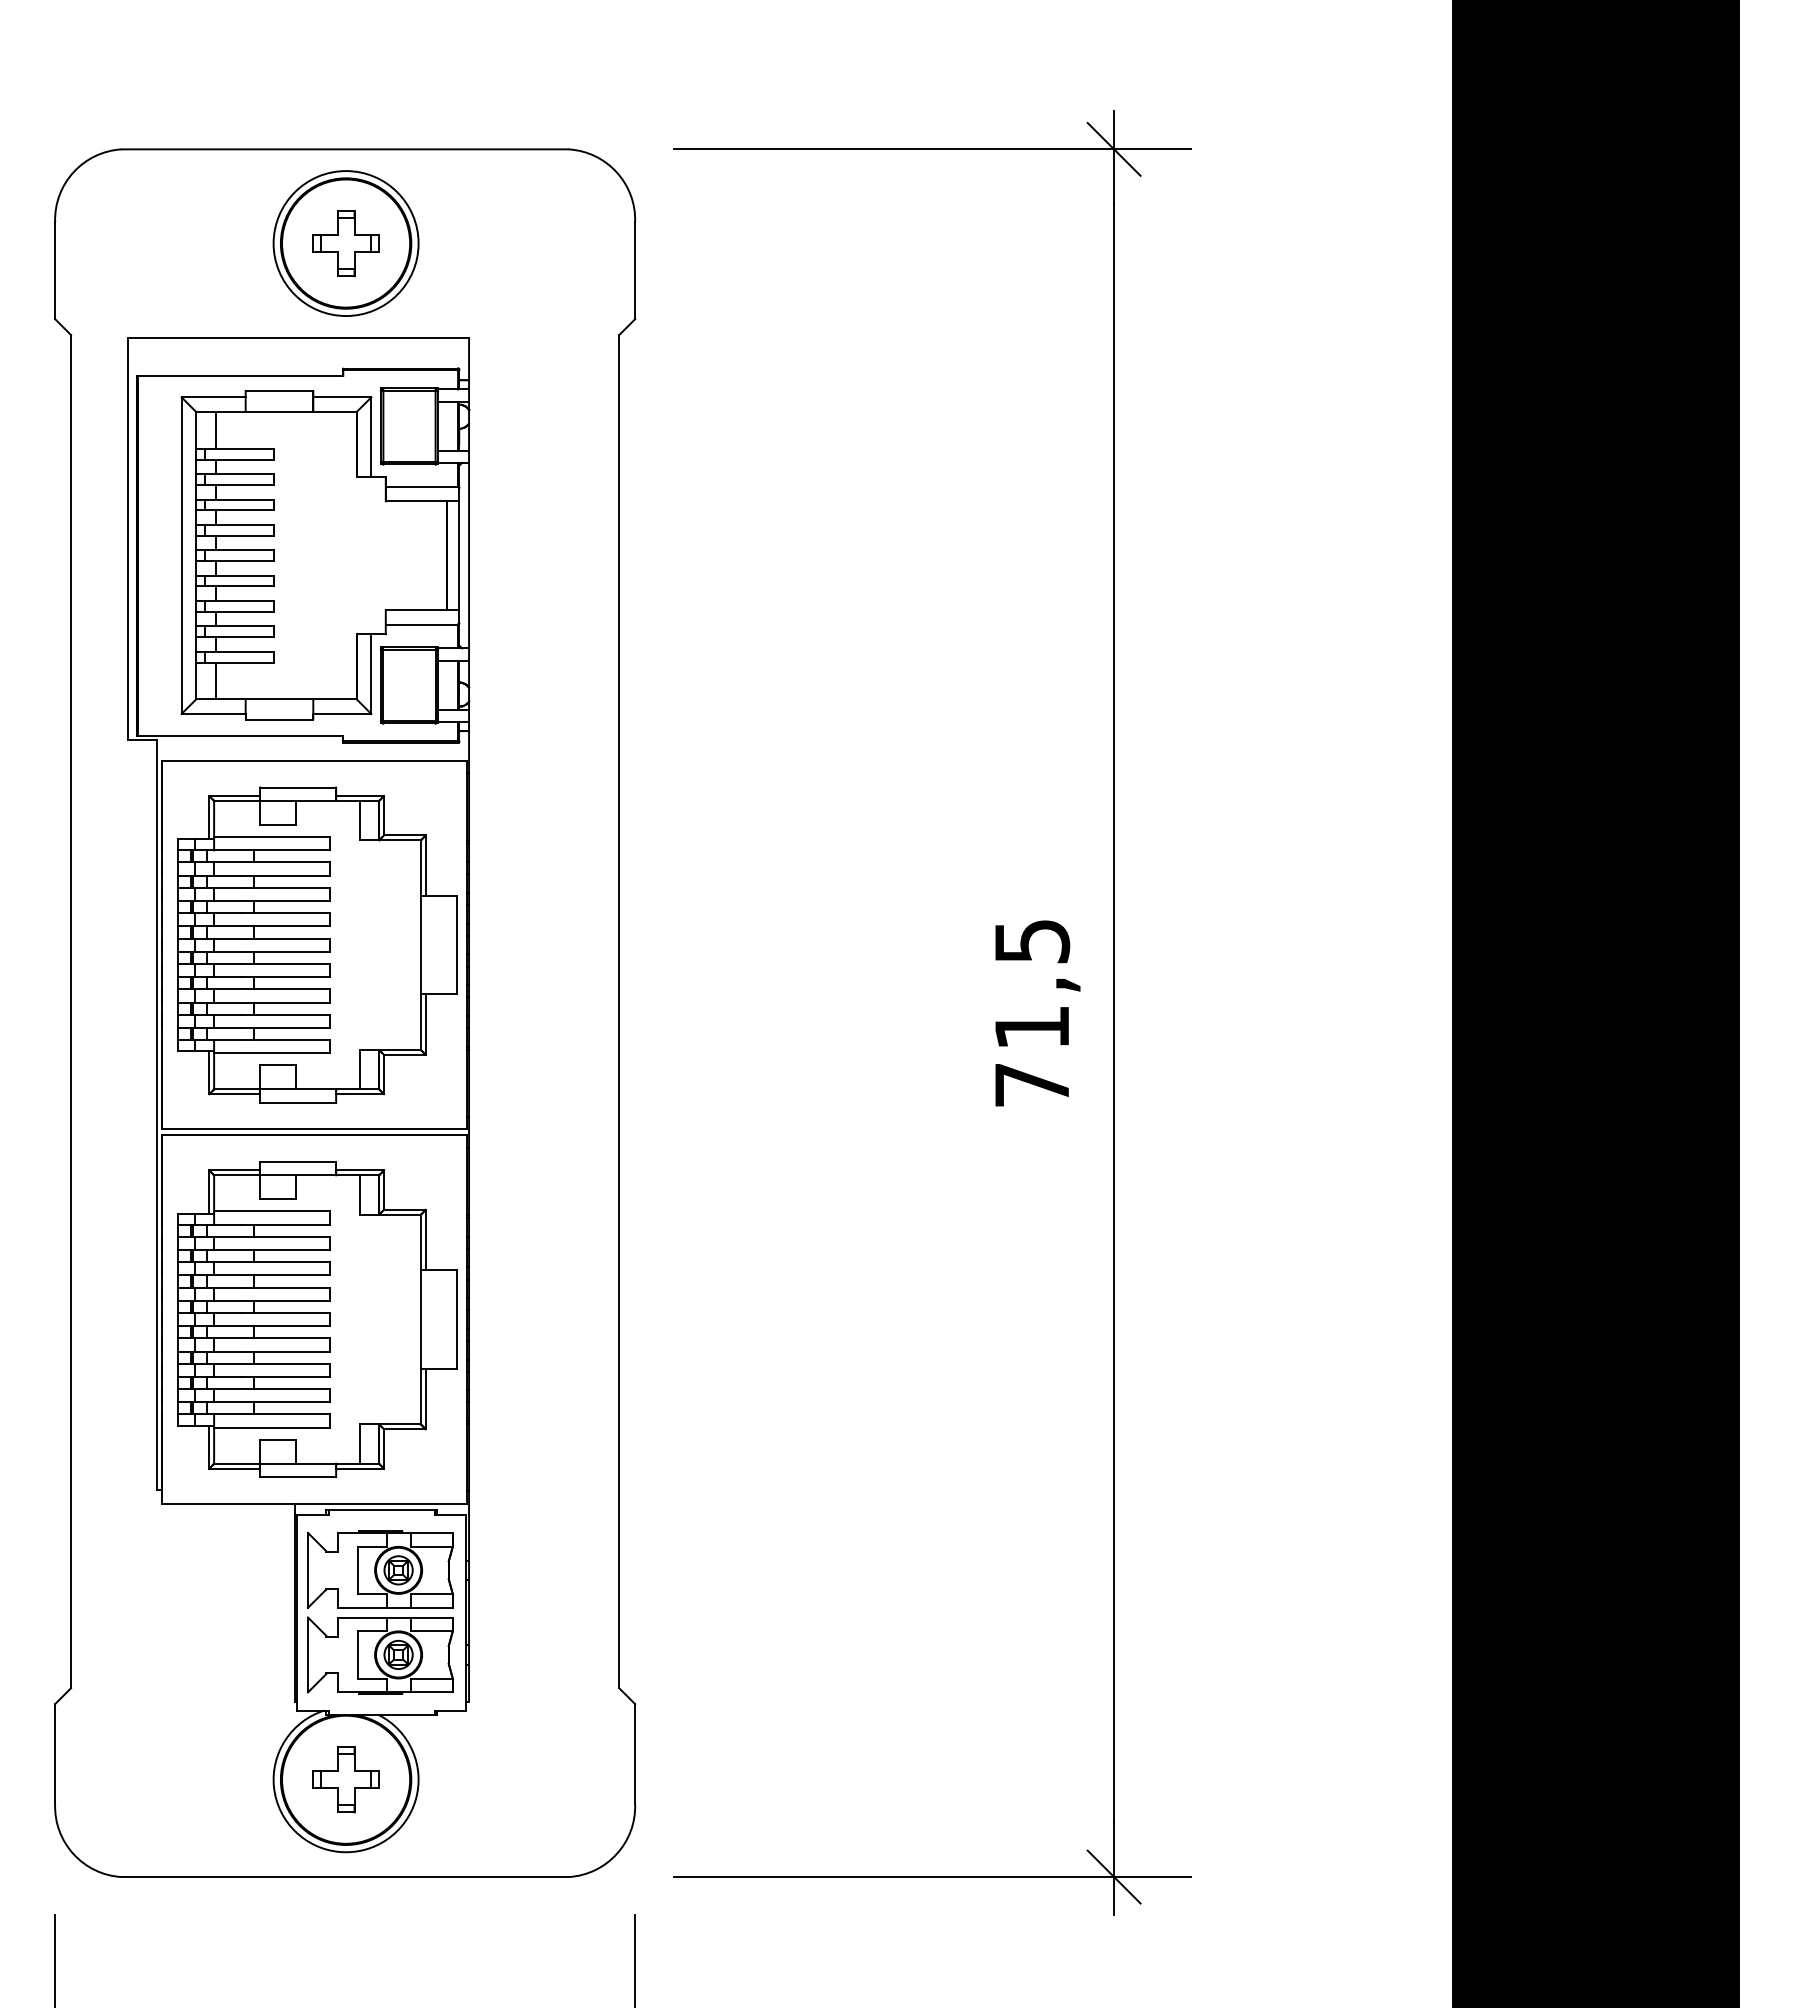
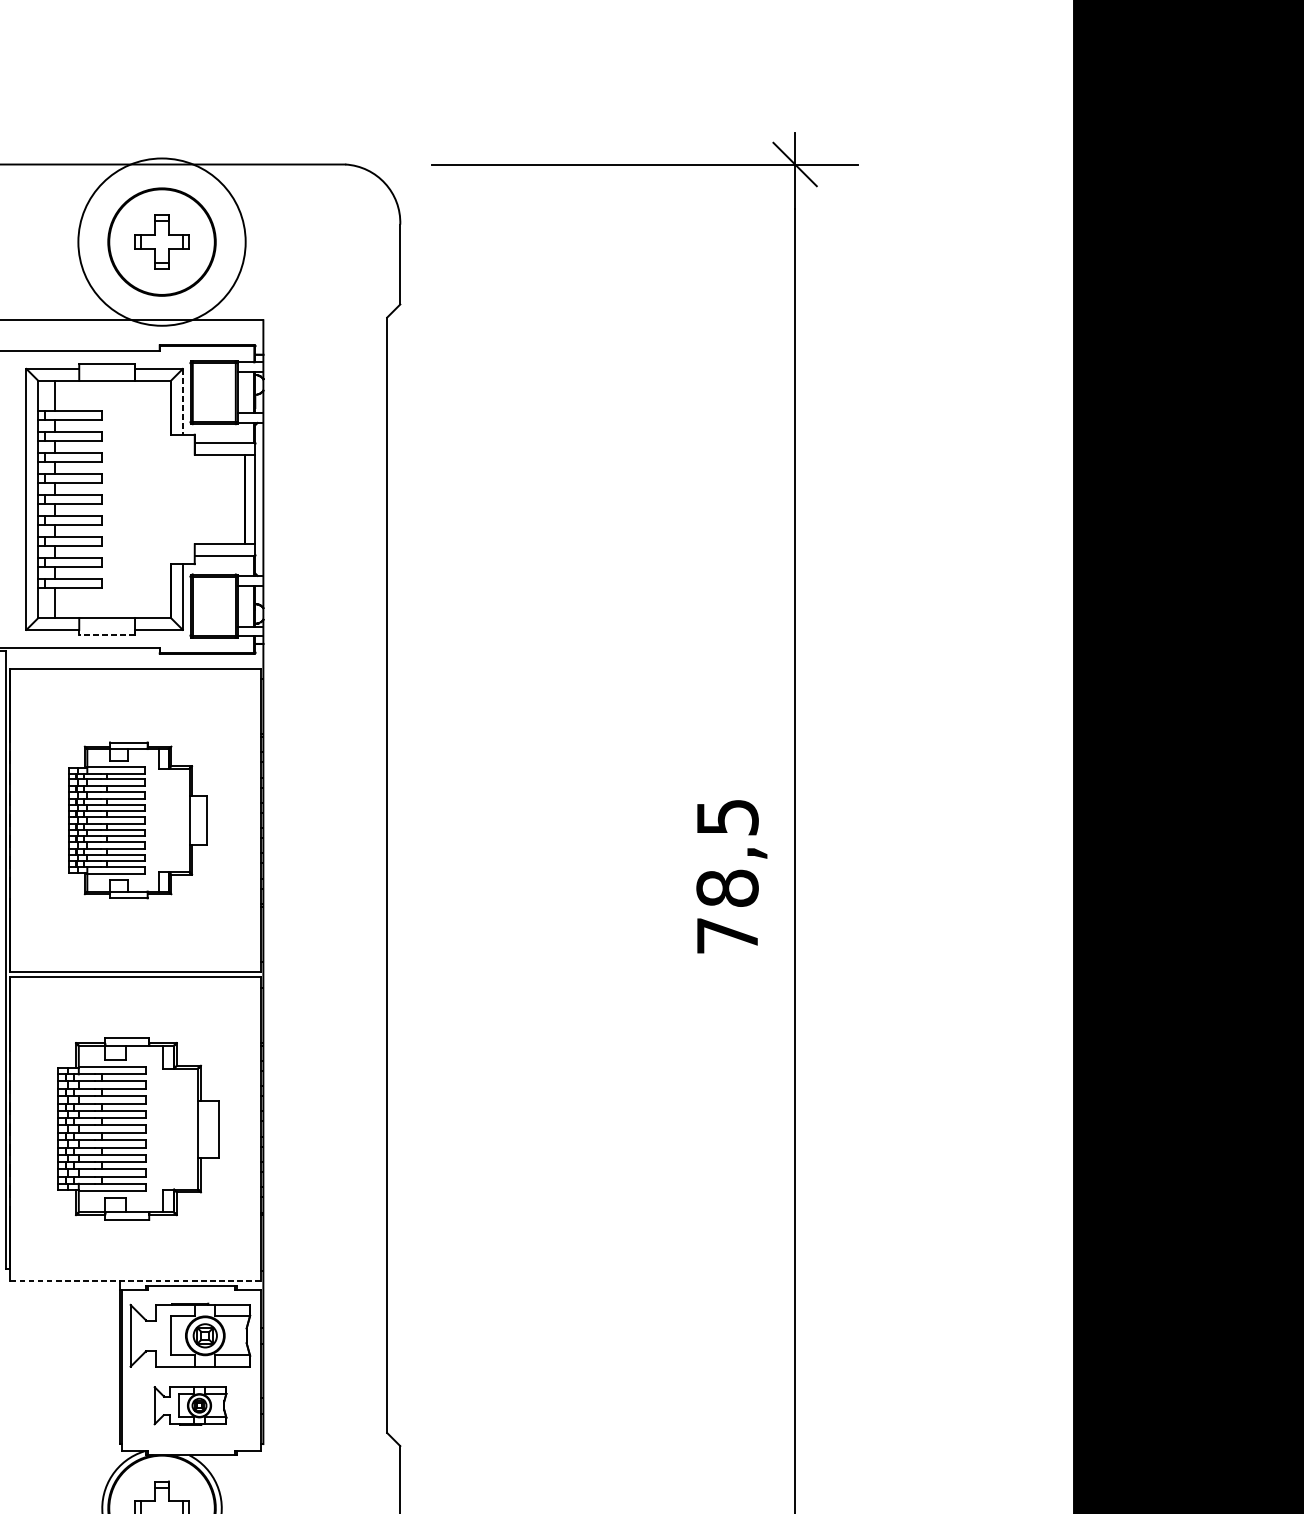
circle: (345, 243) -> (161, 242), size x1.4
line: (371, 437) -> (182, 402), solid -> dashed
line: (279, 719) -> (107, 634), solid -> dashed
part: (317, 944) -> (138, 819), size x0.6
text: (1032, 1027) -> (727, 888), 71,5 -> 78,5
part: (317, 1319) -> (138, 1129), size x0.7
line: (314, 1503) -> (135, 1280), solid -> dashed
part: (380, 1655) -> (190, 1406), size x0.6

